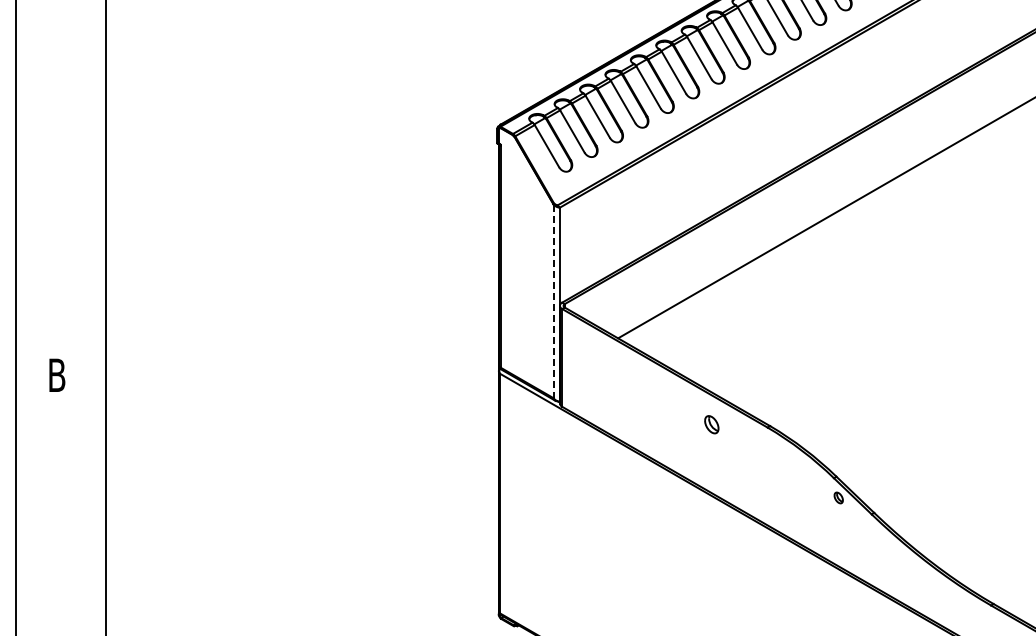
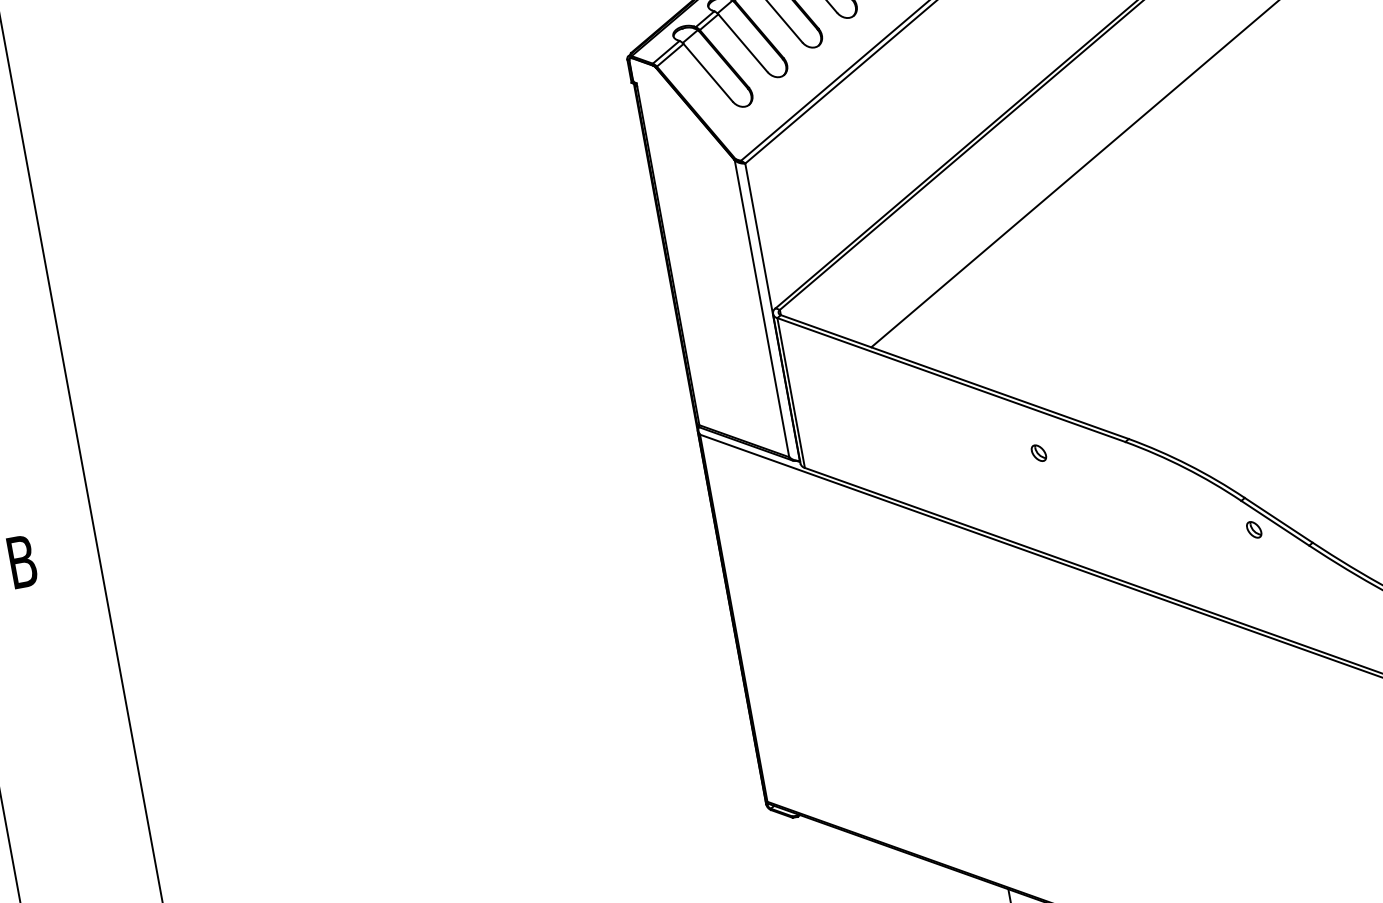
line: (553, 301) -> (761, 309), dashed -> solid
part: (711, 424) -> (1038, 453), size x0.62

